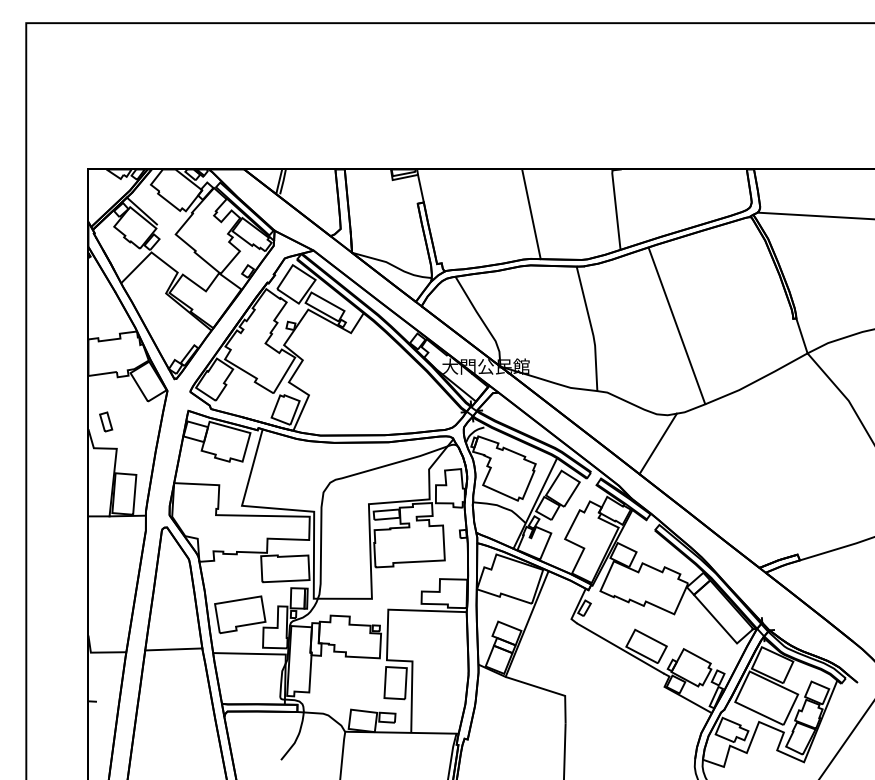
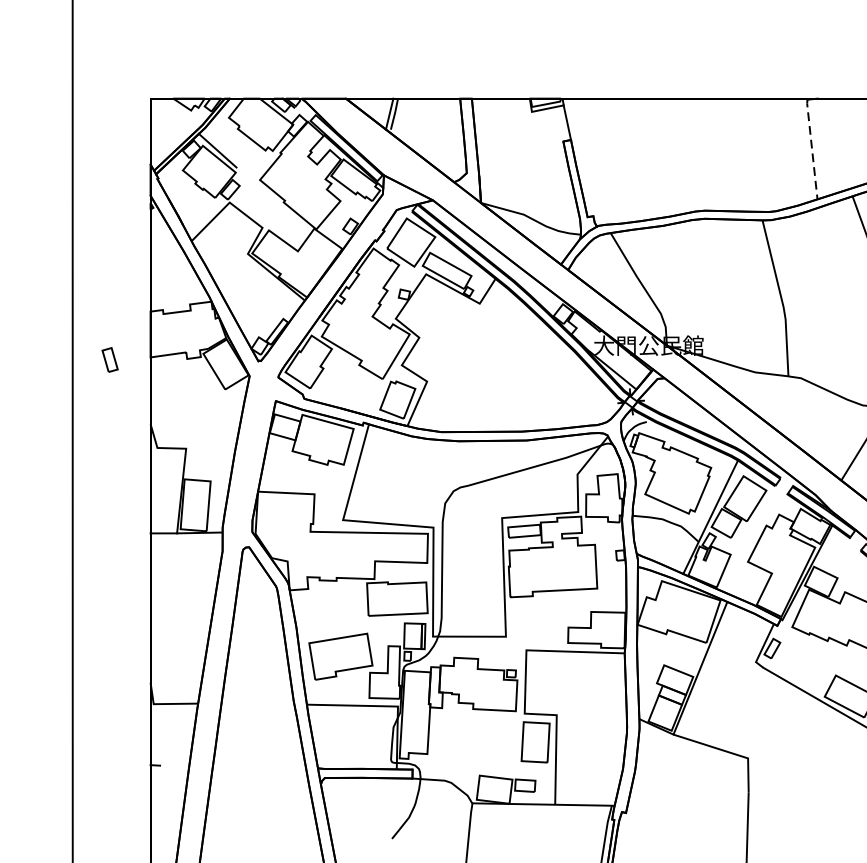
line: (616, 209) -> (812, 148), solid -> dashed
line: (531, 214) -> (705, 155), removed
part: (106, 421) -> (110, 359), moved
line: (173, 649) -> (257, 700), removed

